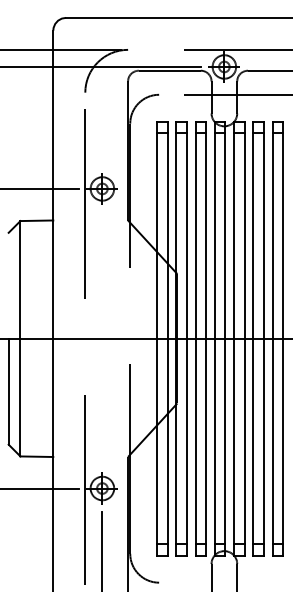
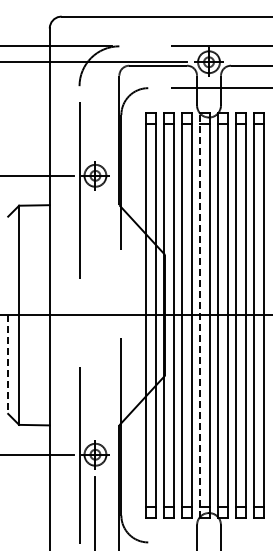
line: (215, 337) -> (200, 314), solid -> dashed
line: (9, 392) -> (8, 365), solid -> dashed

